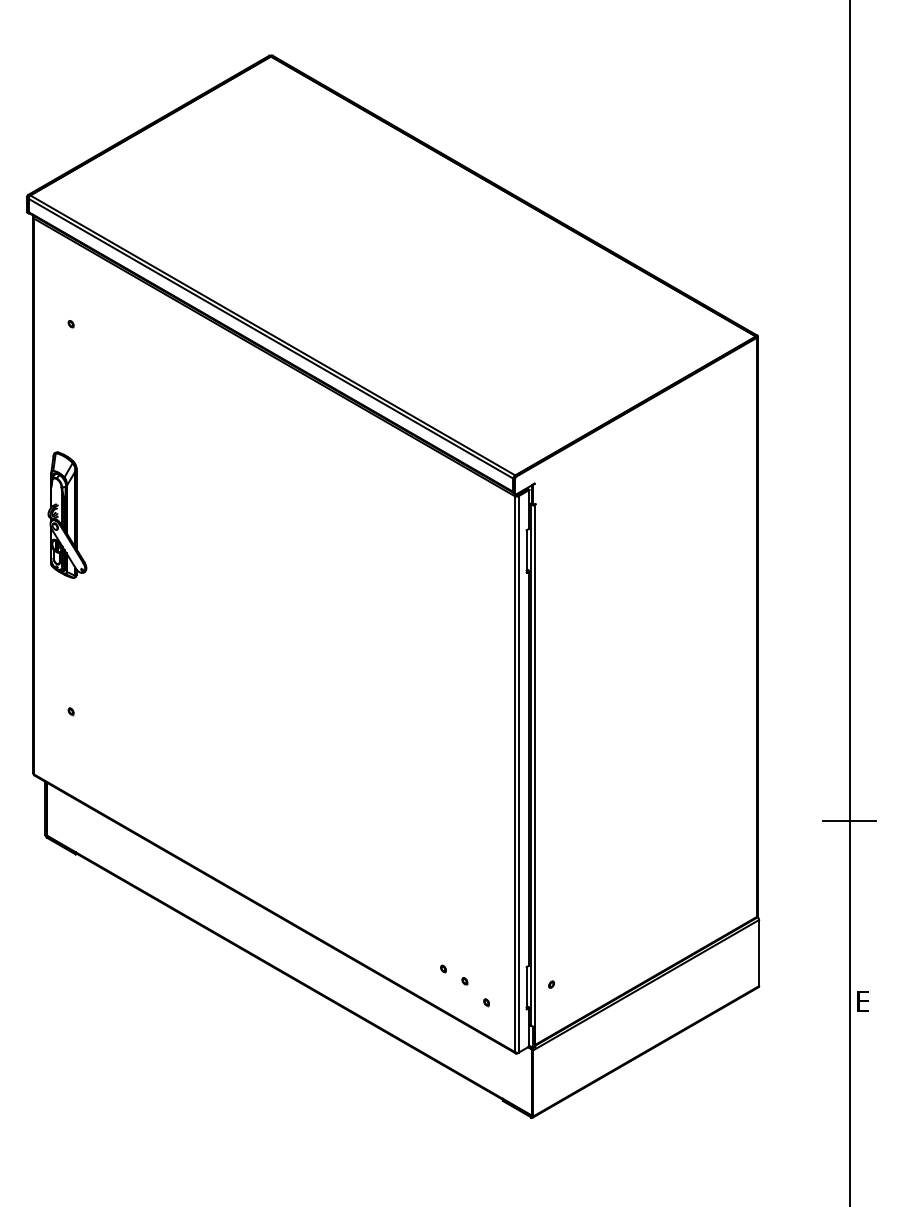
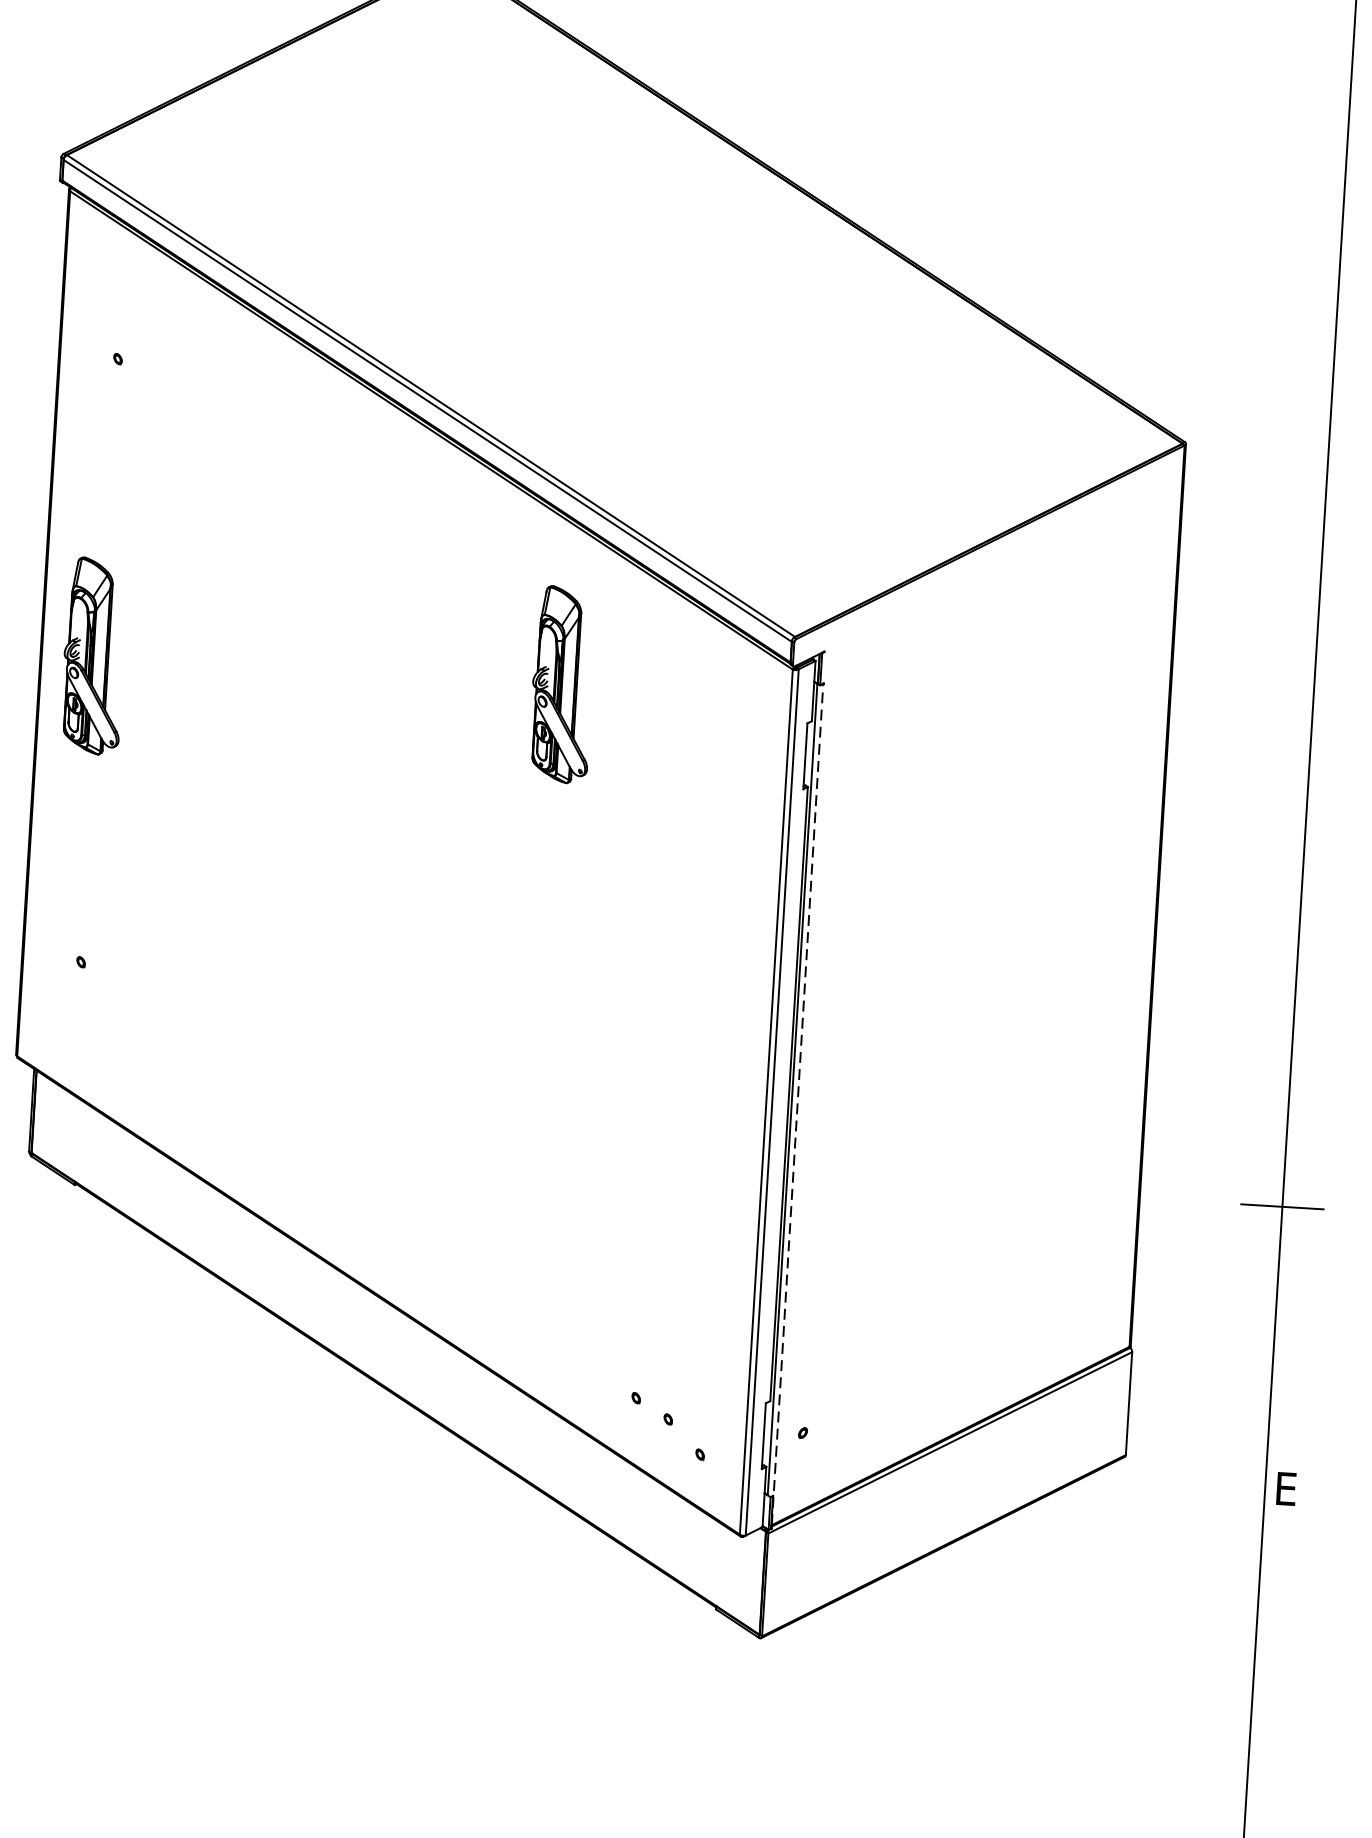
part: (368, 514) -> (562, 683), added
line: (535, 774) -> (797, 1104), solid -> dashed

